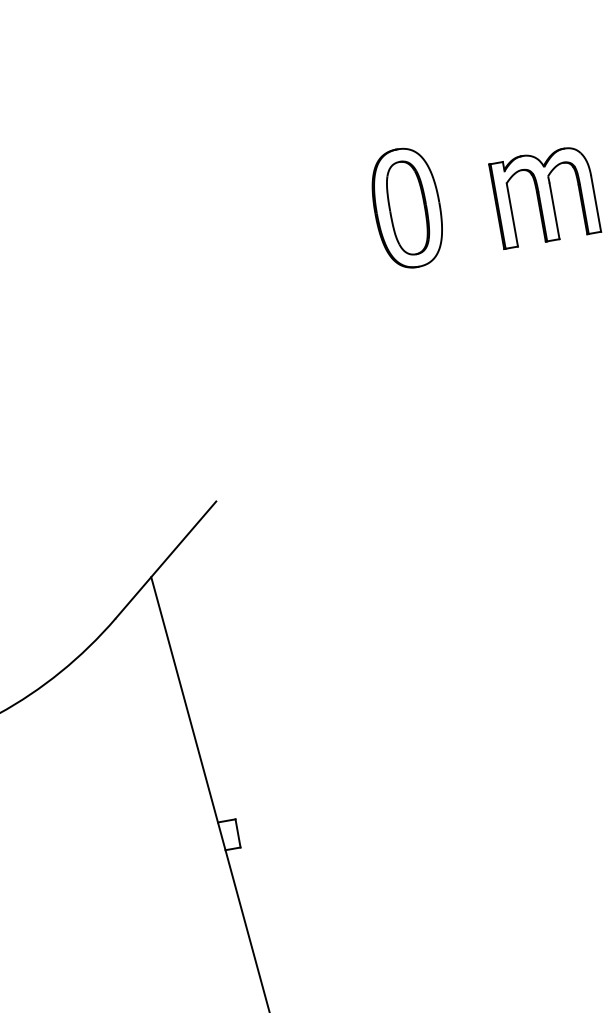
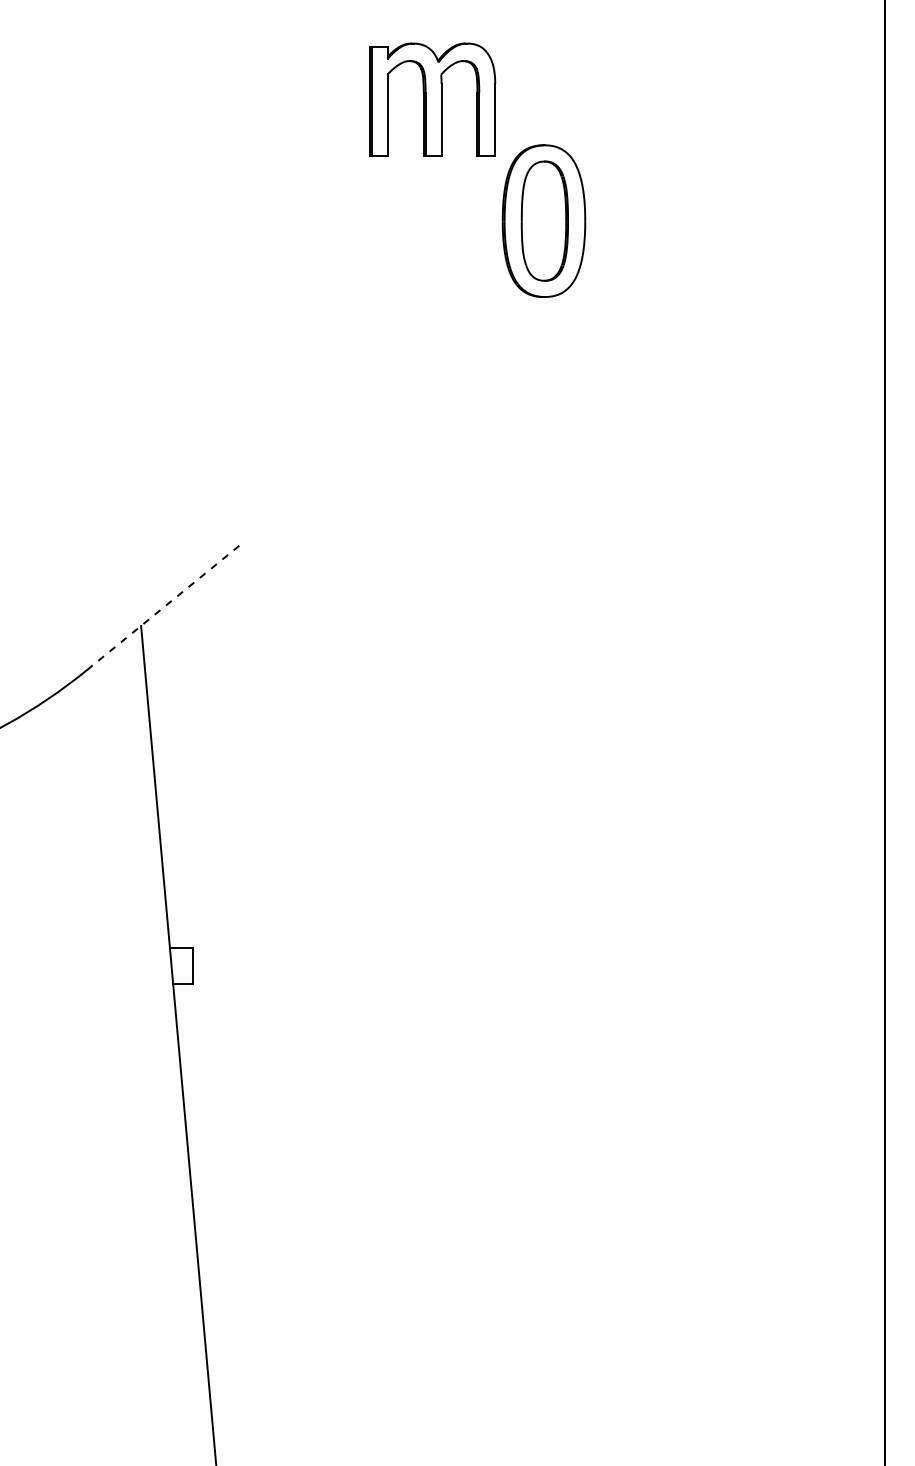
part: (544, 196) -> (432, 99), moved
line: (166, 559) -> (163, 607), solid -> dashed

